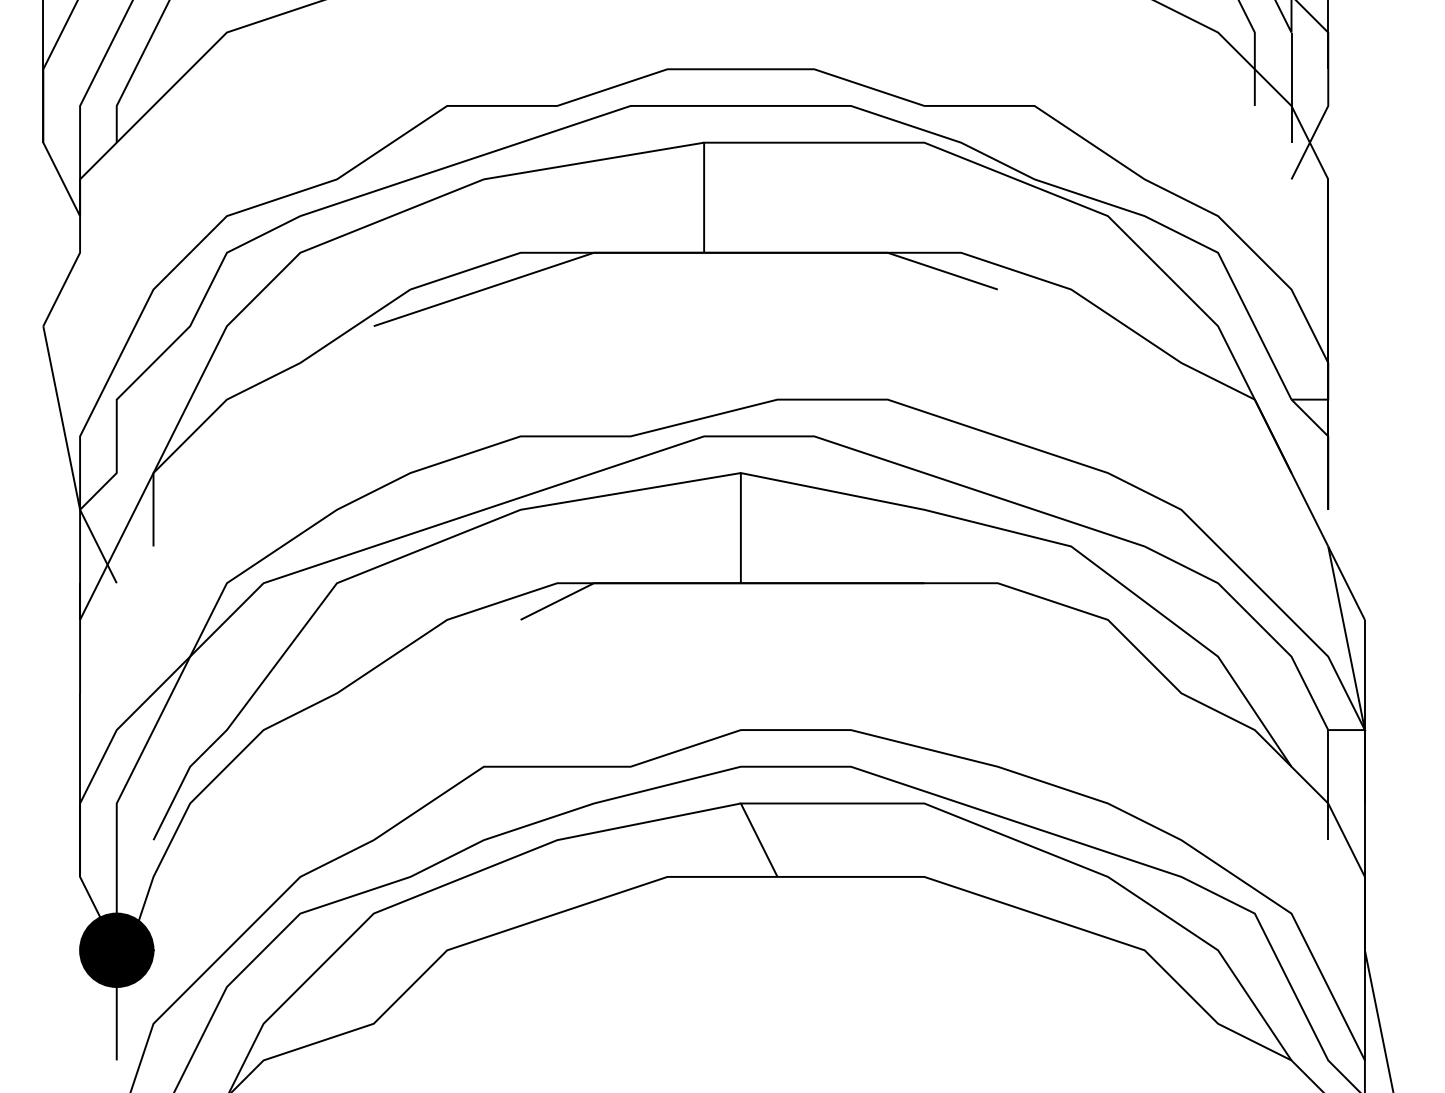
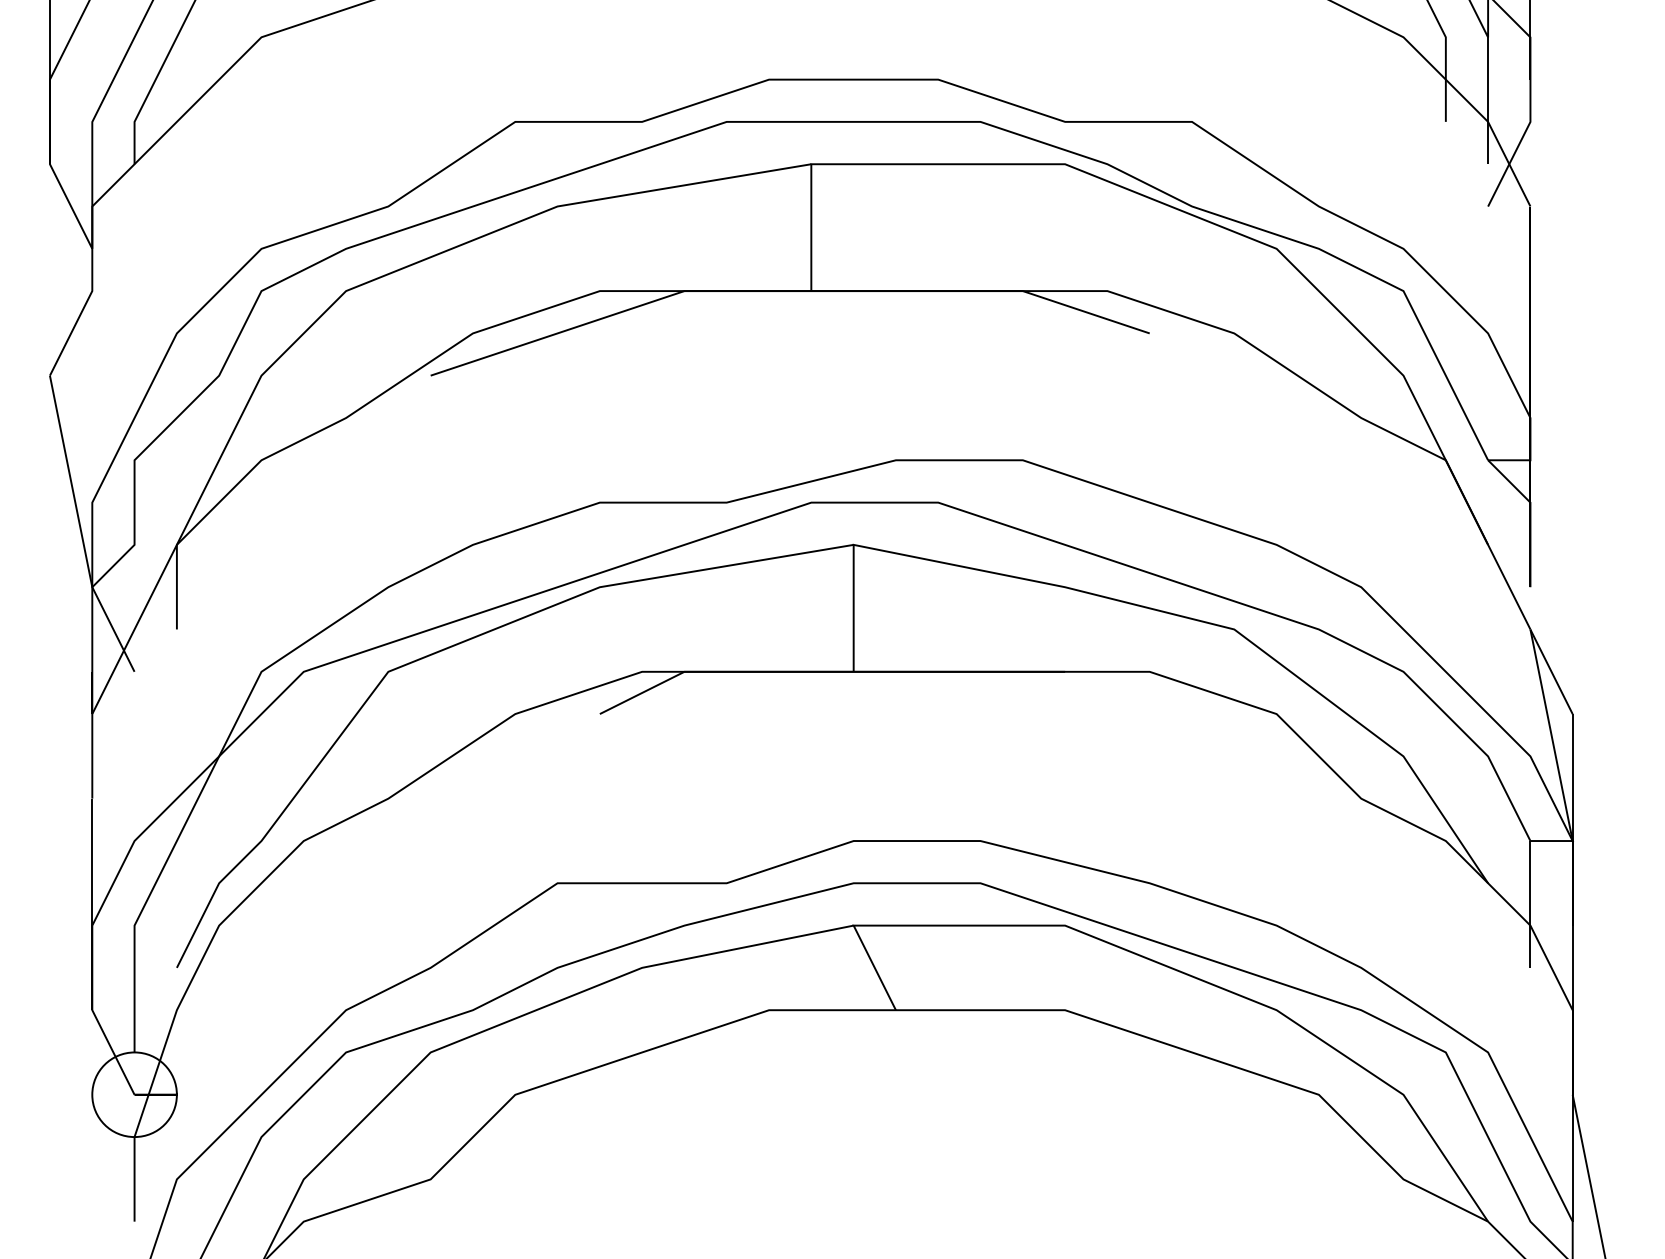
fill: (116, 950) -> (134, 1094), removed

